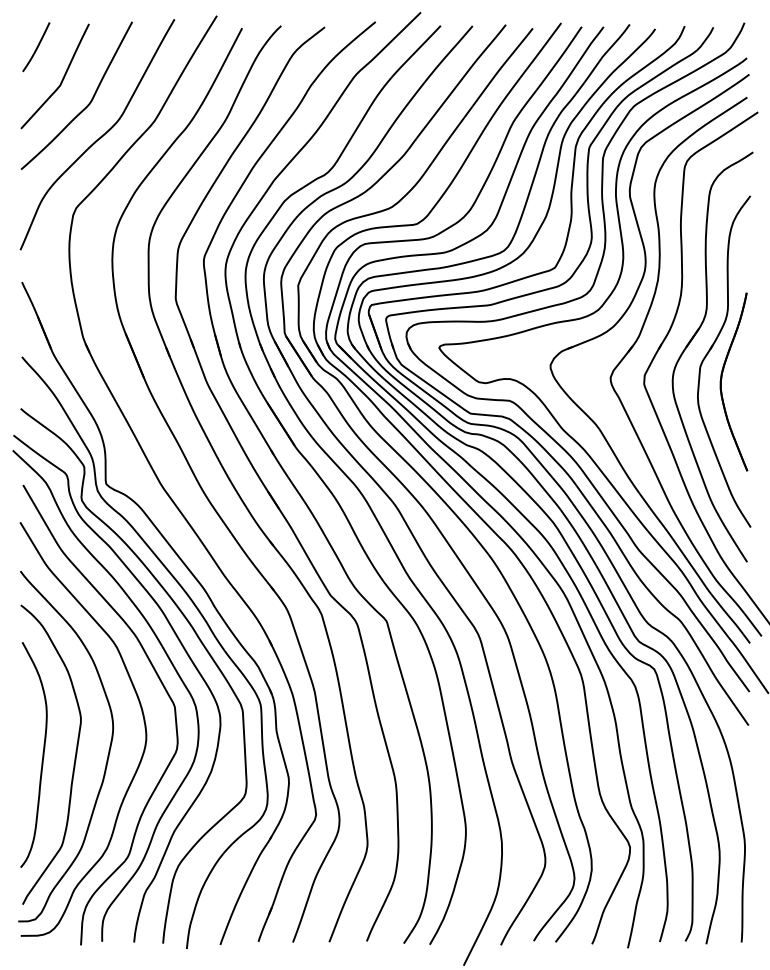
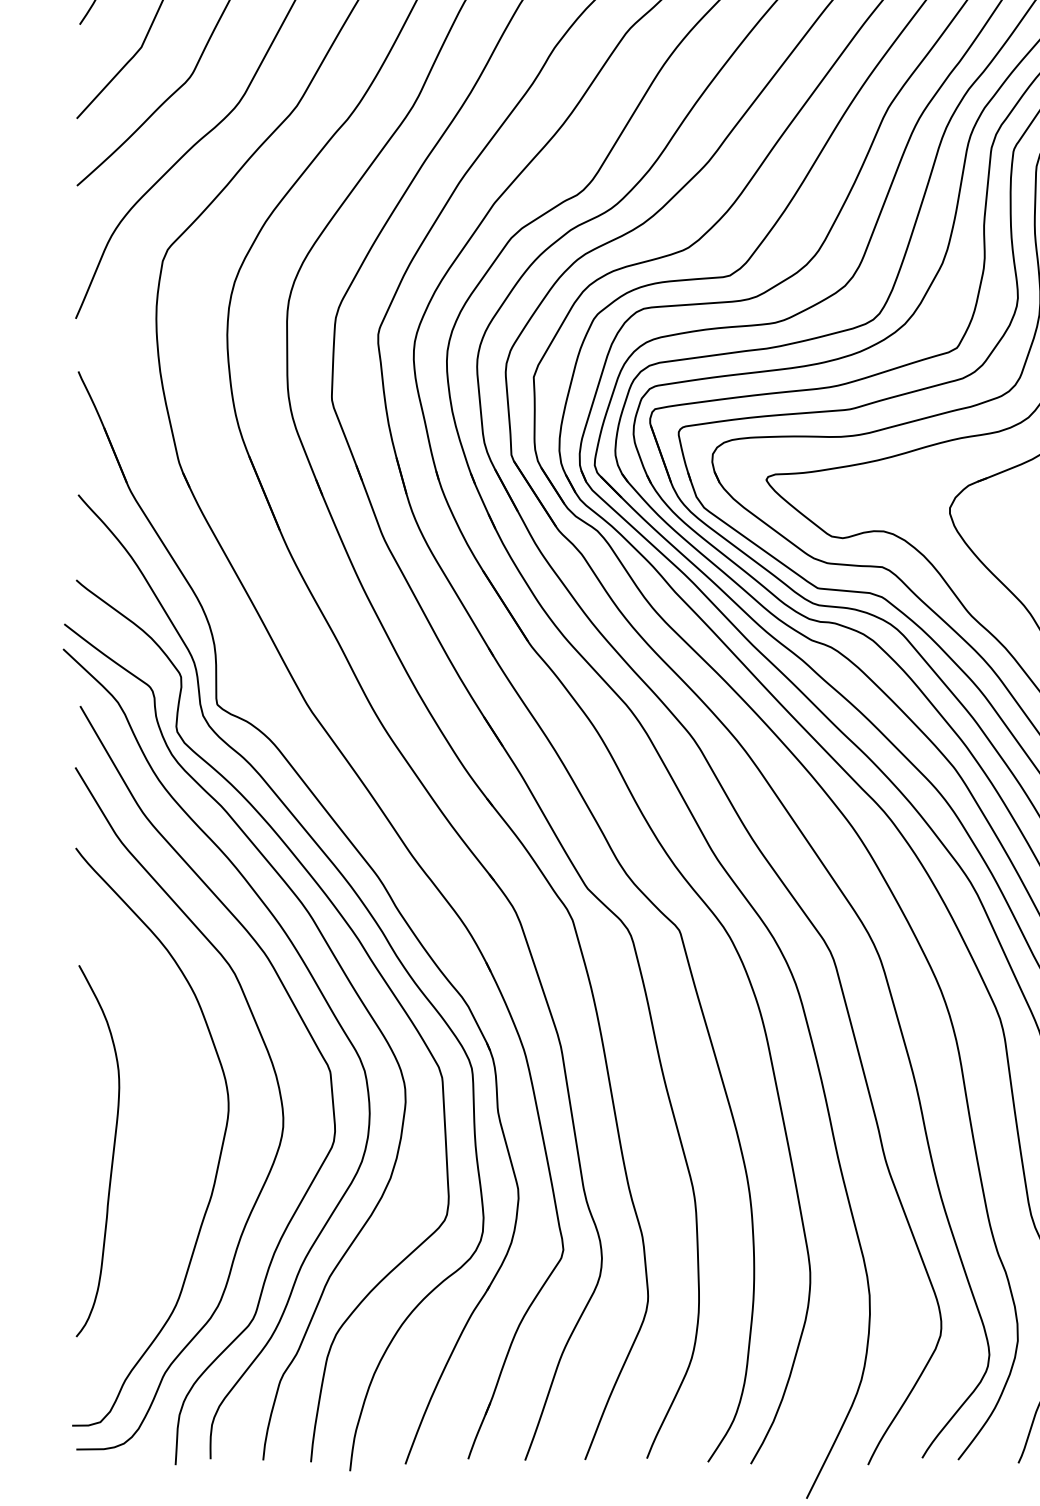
curve: (74, 757) -> (164, 1155), removed

